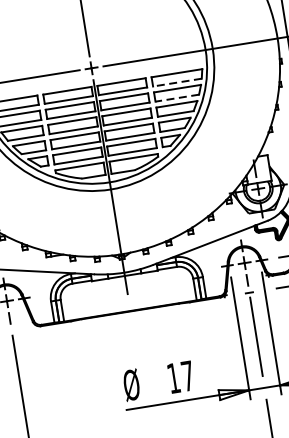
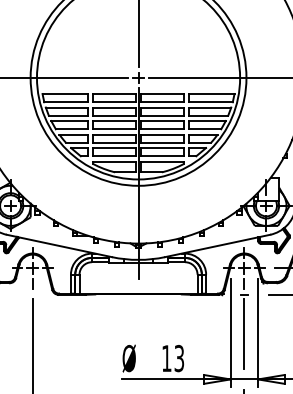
line: (177, 82) -> (211, 102), dashed -> solid
line: (176, 97) -> (208, 115), dashed -> solid
text: (188, 376) -> (179, 358), 17 -> 13

